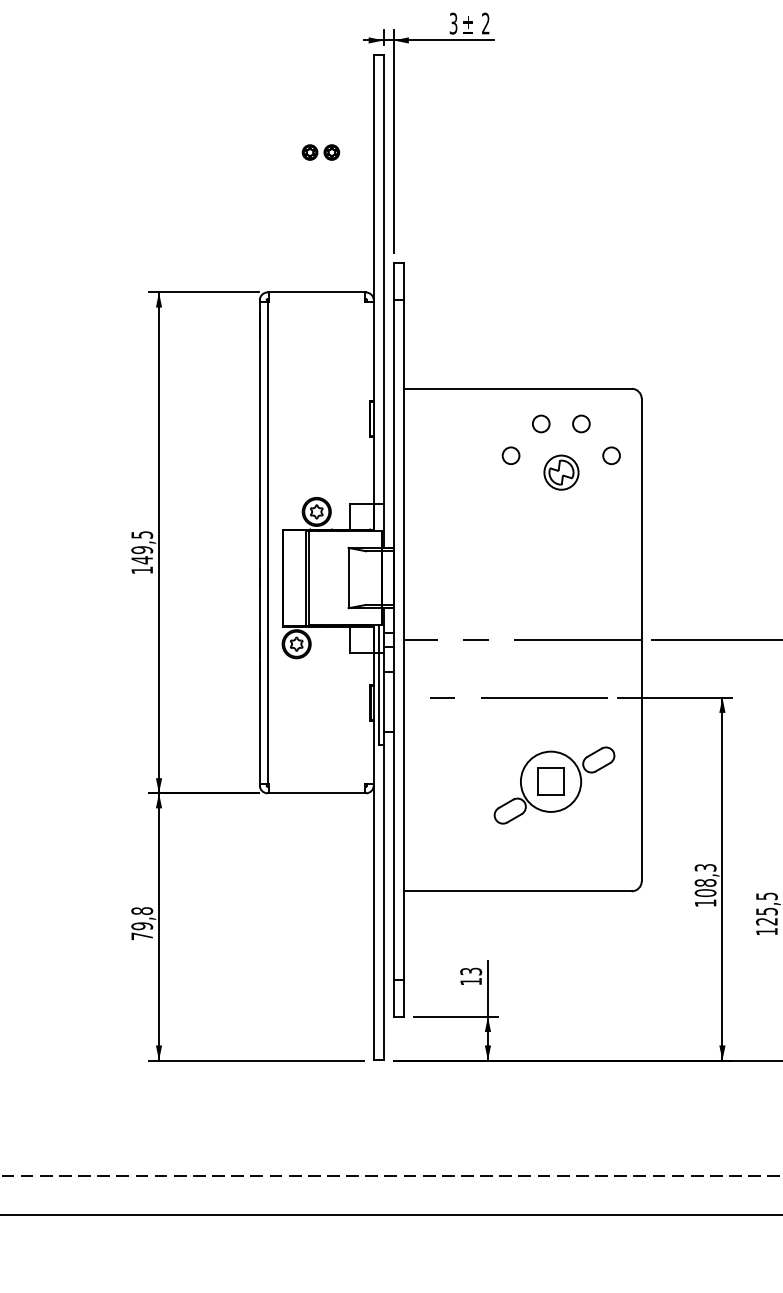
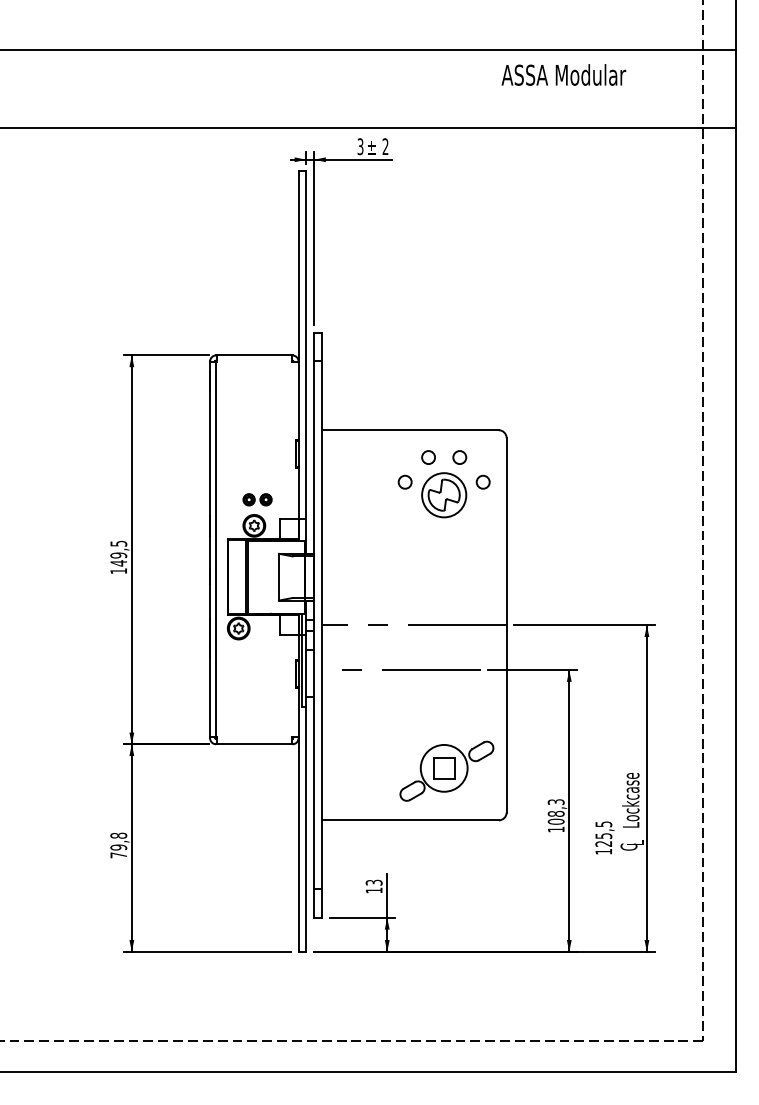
part: (320, 152) -> (257, 499), moved
part: (561, 472) -> (444, 495), size x1.67
part: (553, 784) -> (446, 770), moved

